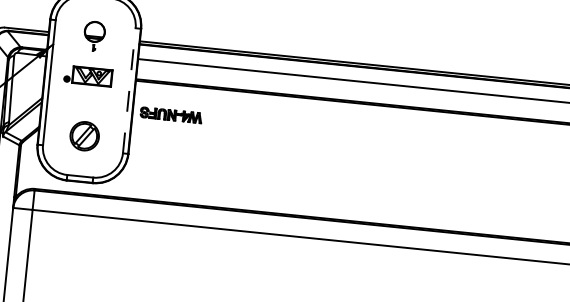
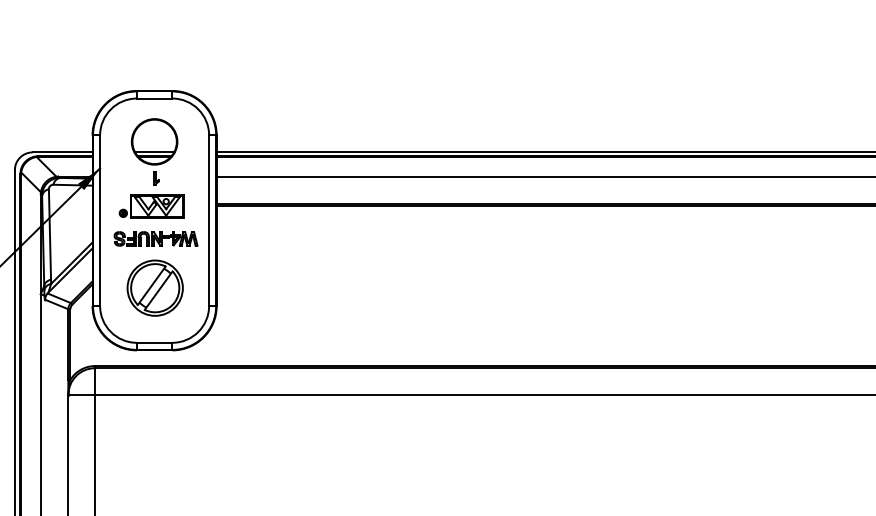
part: (94, 36) -> (154, 151), size x1.67
line: (129, 90) -> (209, 220), dashed -> solid
part: (170, 114) -> (155, 238), moved
part: (84, 135) -> (154, 287), size x1.43

